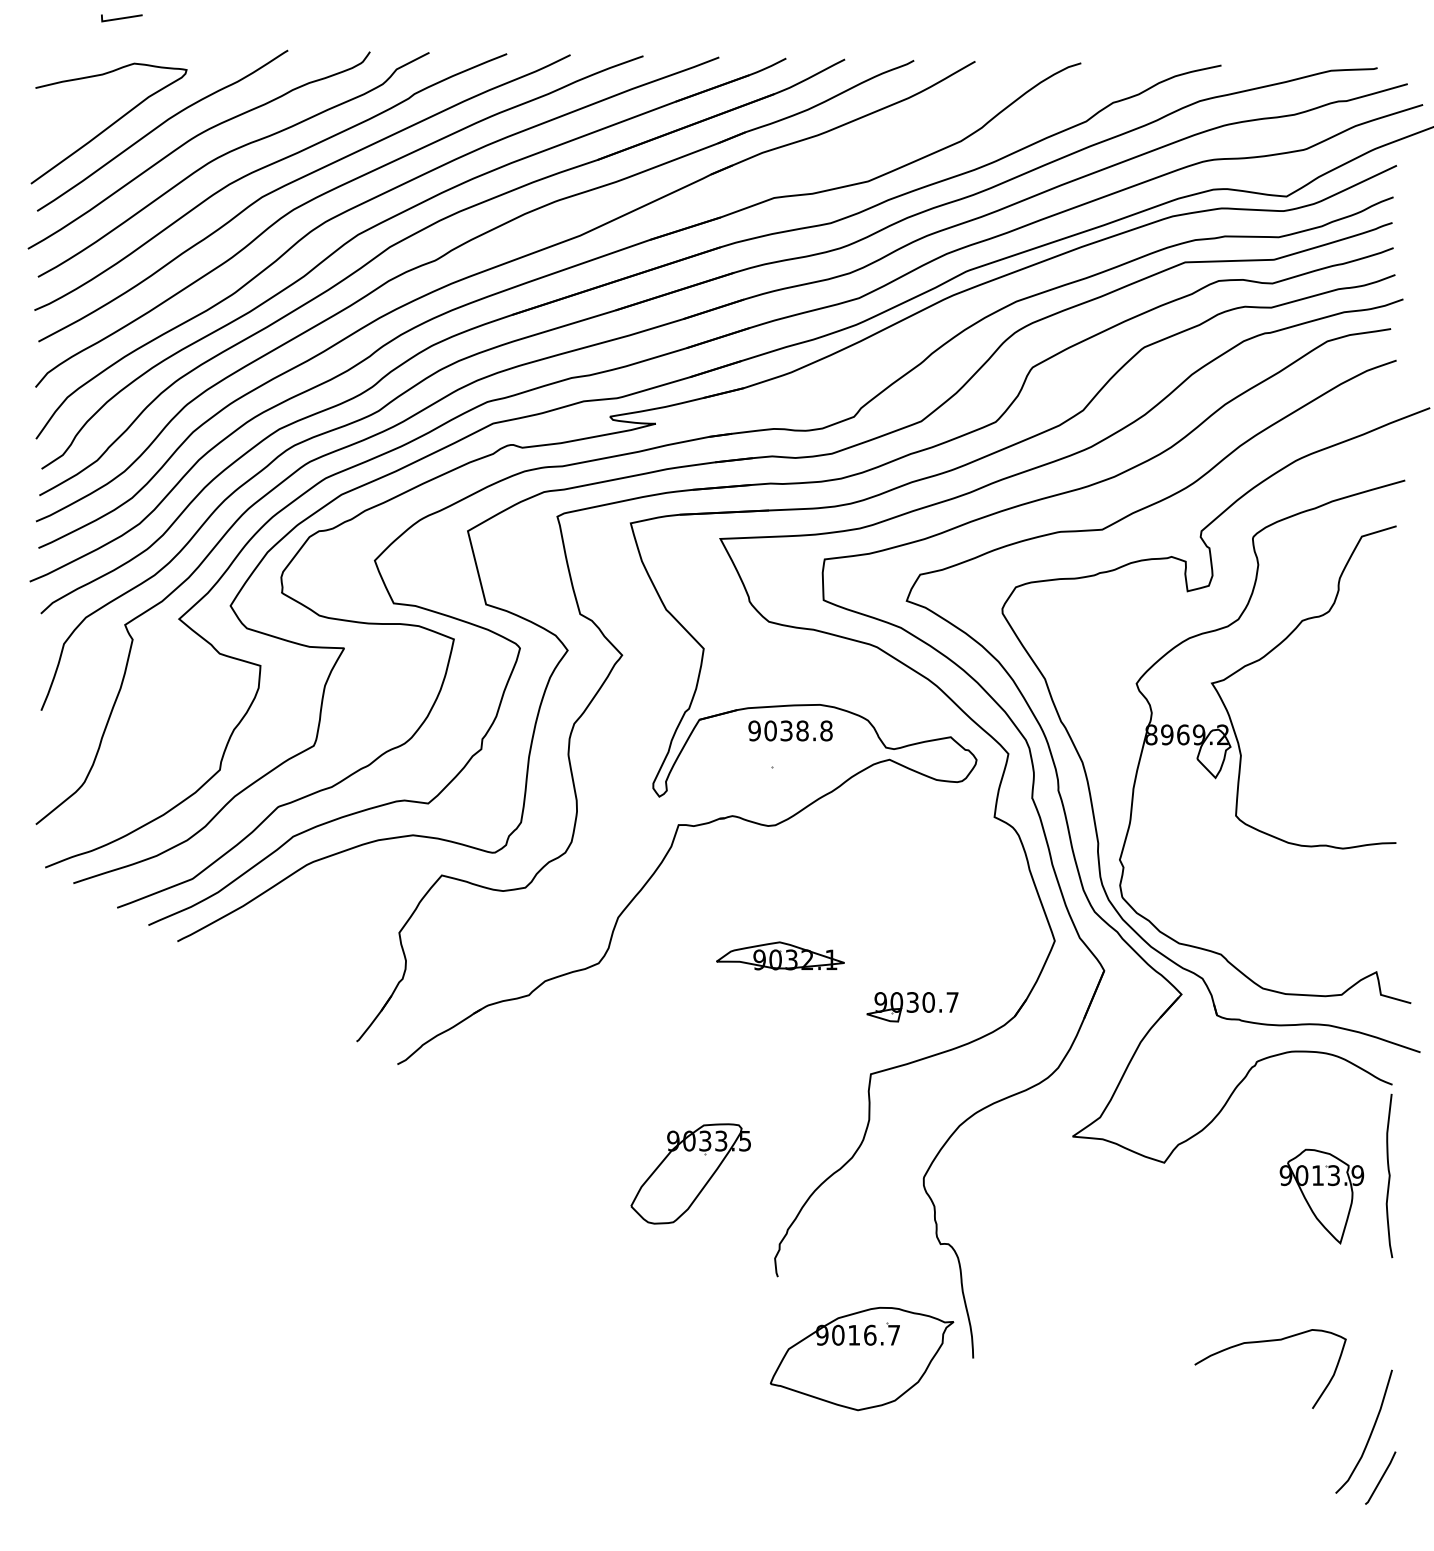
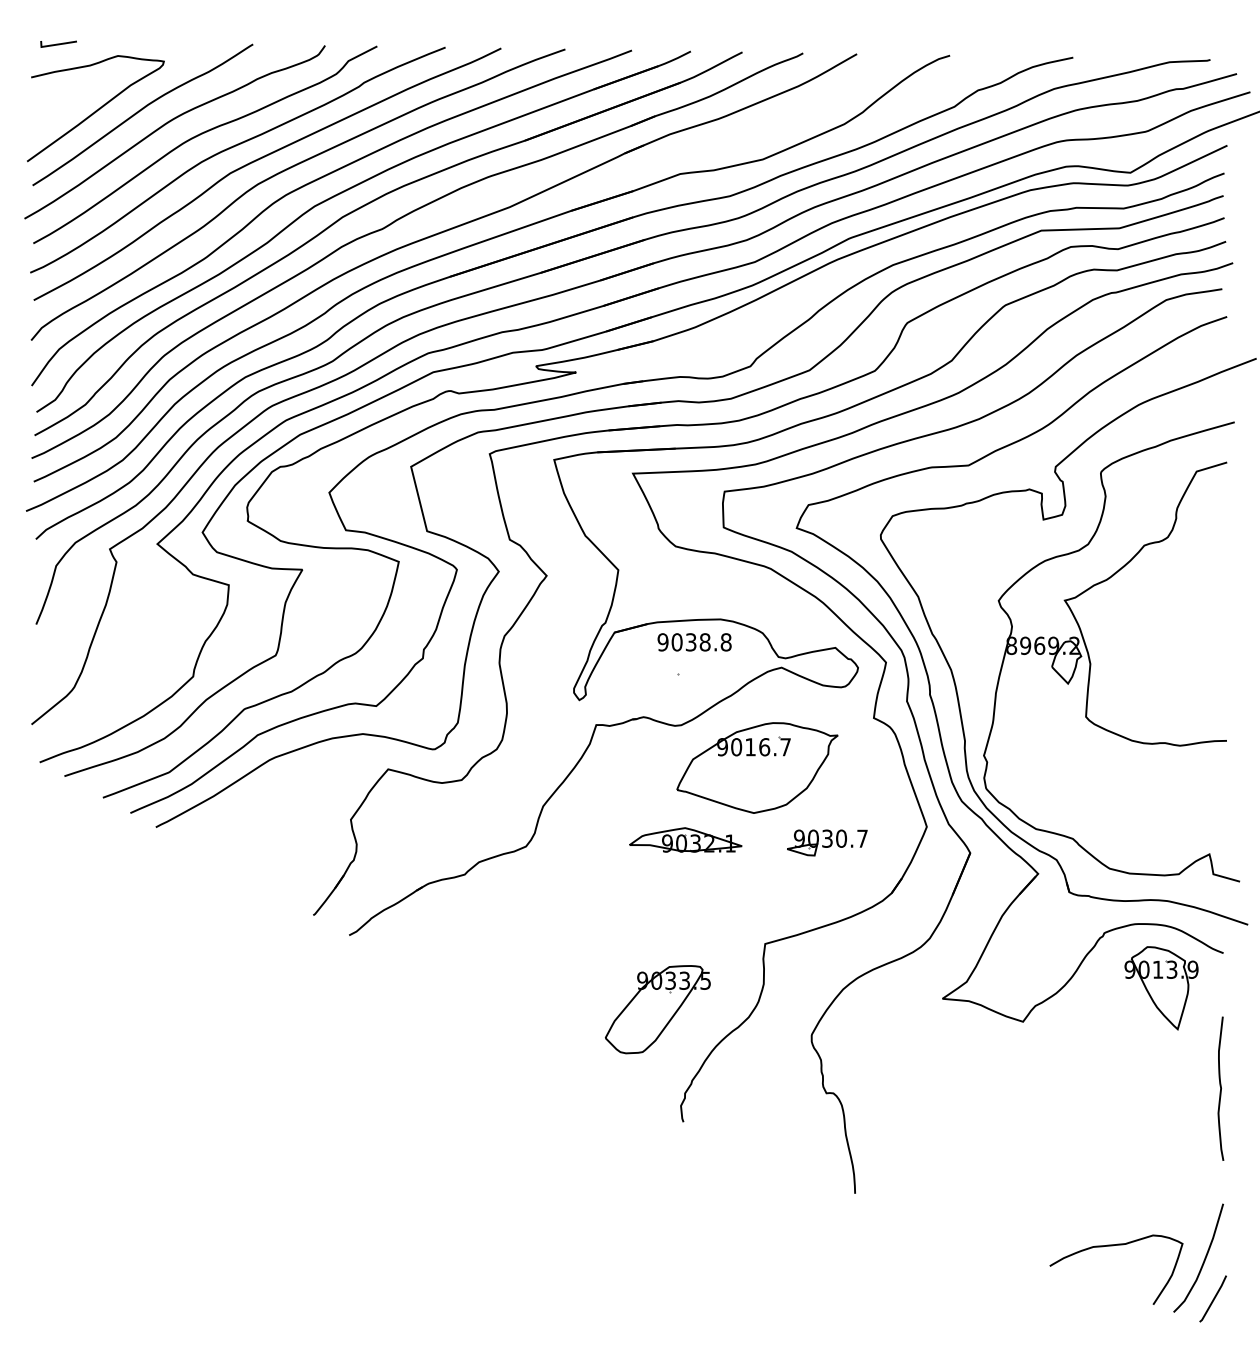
curve: (121, 18) -> (58, 44), moved
part: (912, 1007) -> (827, 843), moved
part: (690, 1173) -> (657, 1009), moved
curve: (1389, 1175) -> (1220, 1088), moved
part: (1321, 1196) -> (1161, 988), moved
curve: (1265, 1342) -> (1111, 1246), moved
part: (861, 1359) -> (756, 768), moved

